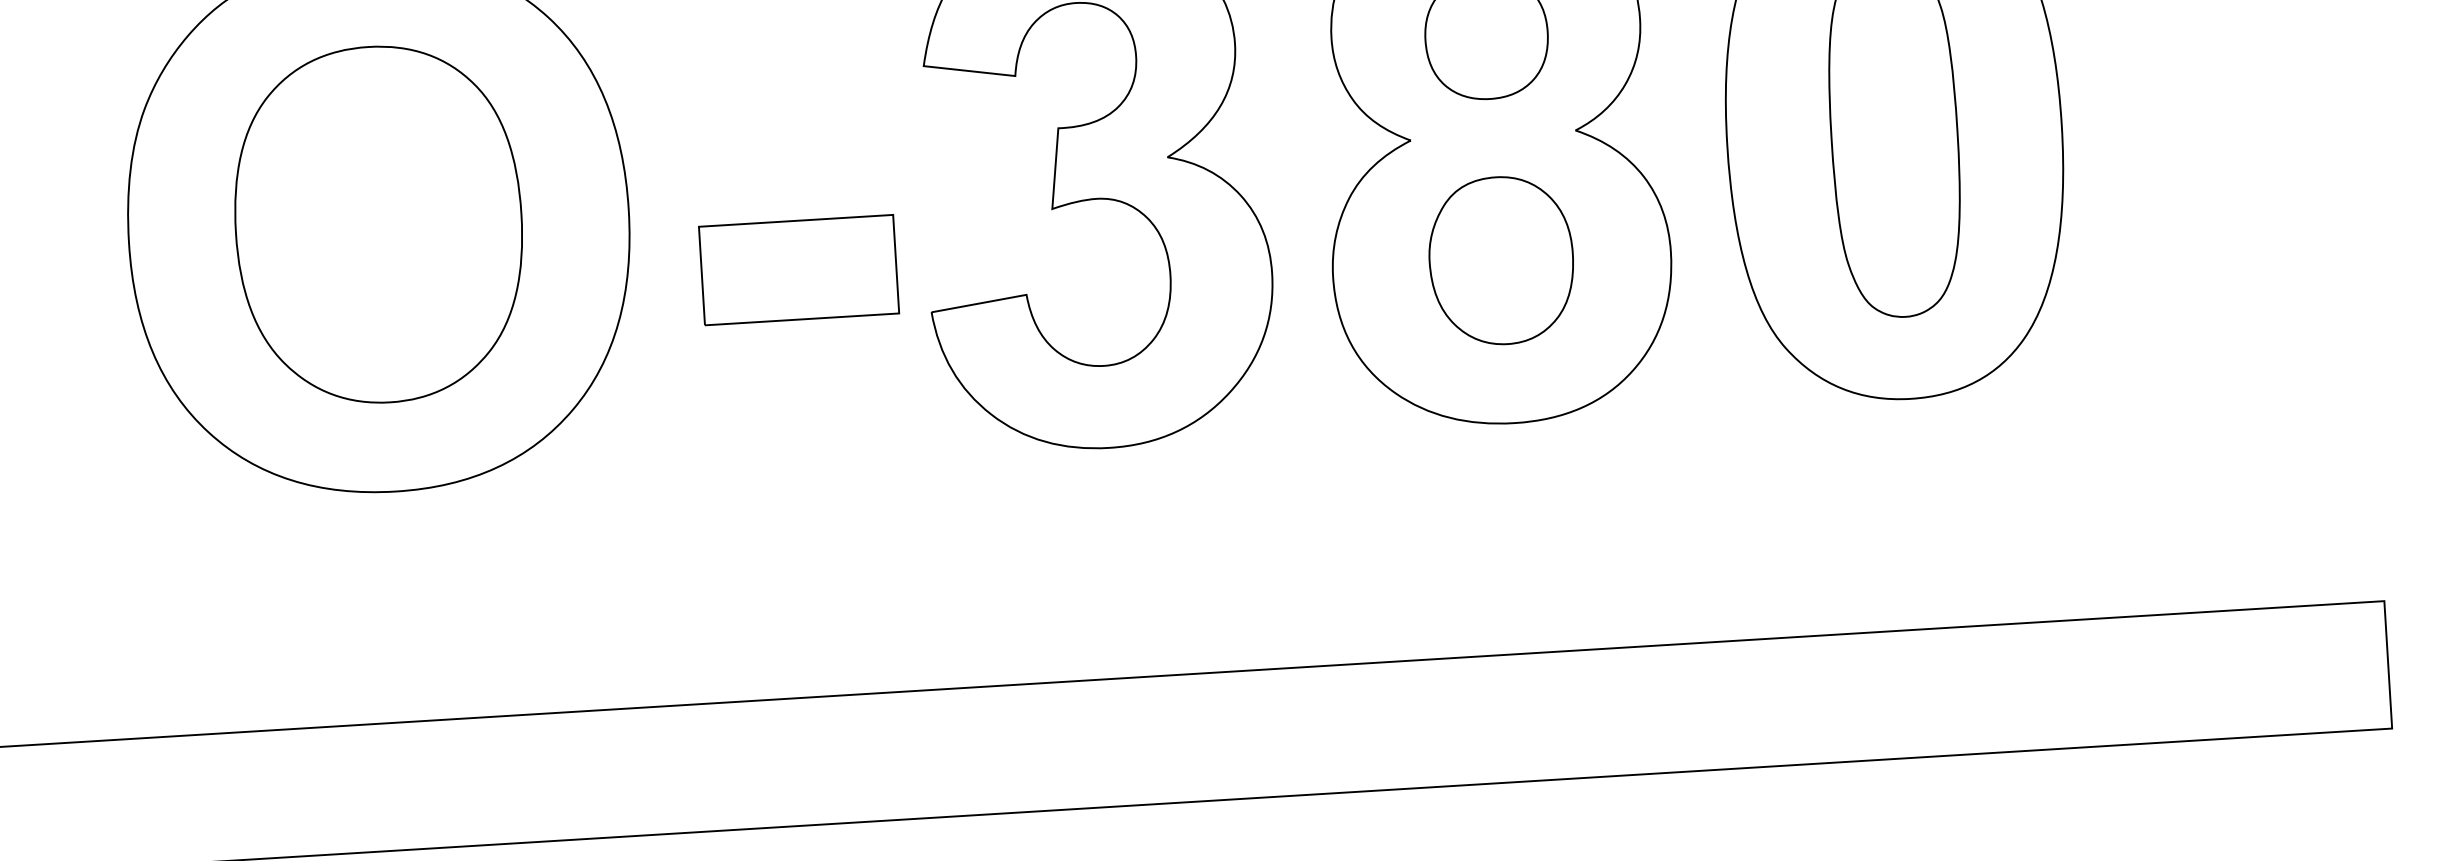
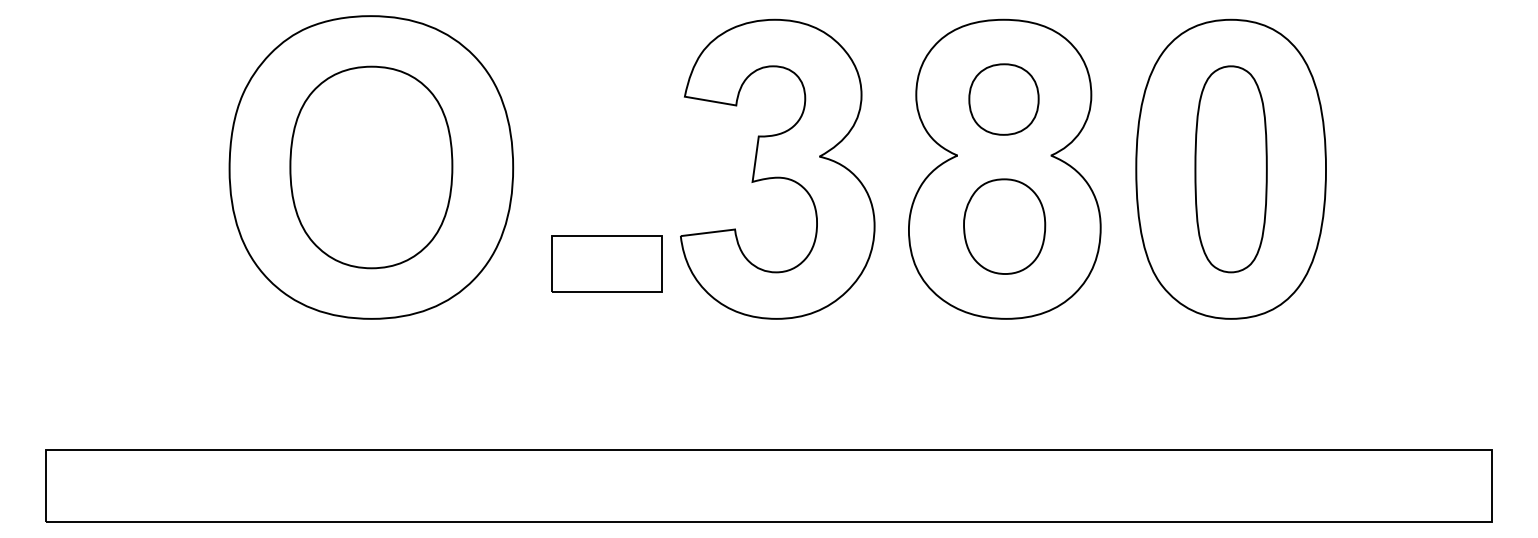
part: (797, 269) -> (606, 263), moved

